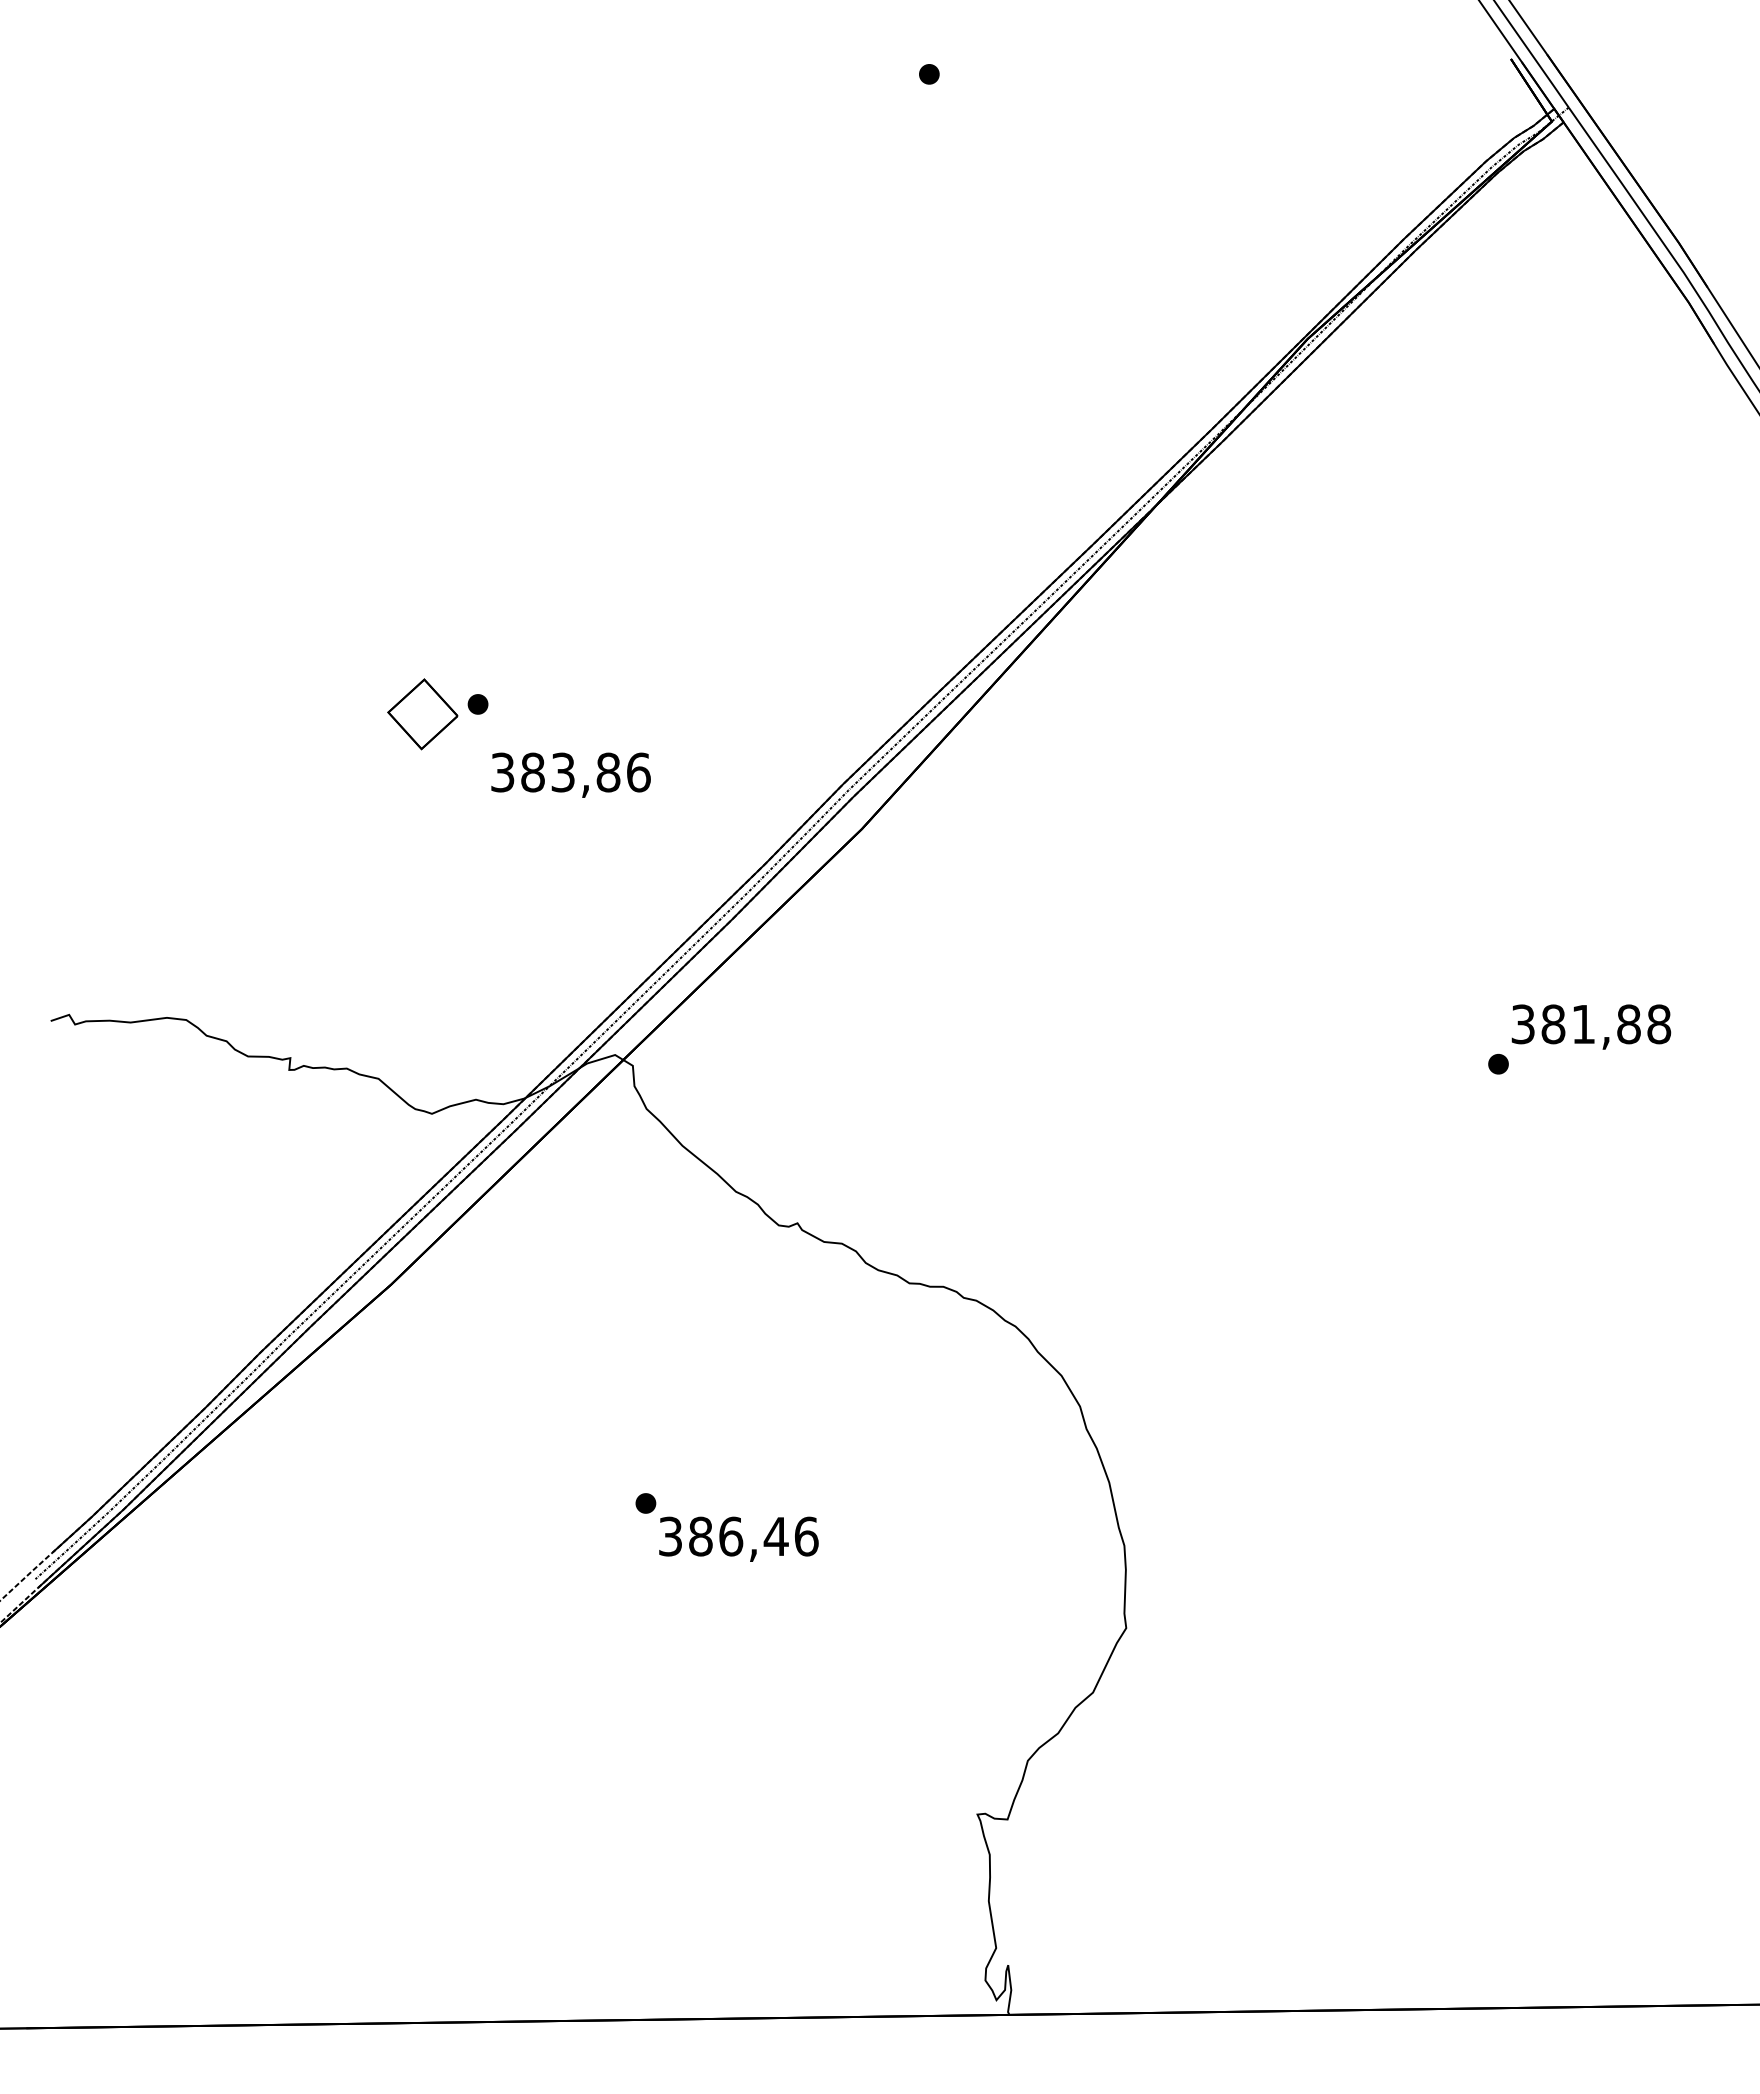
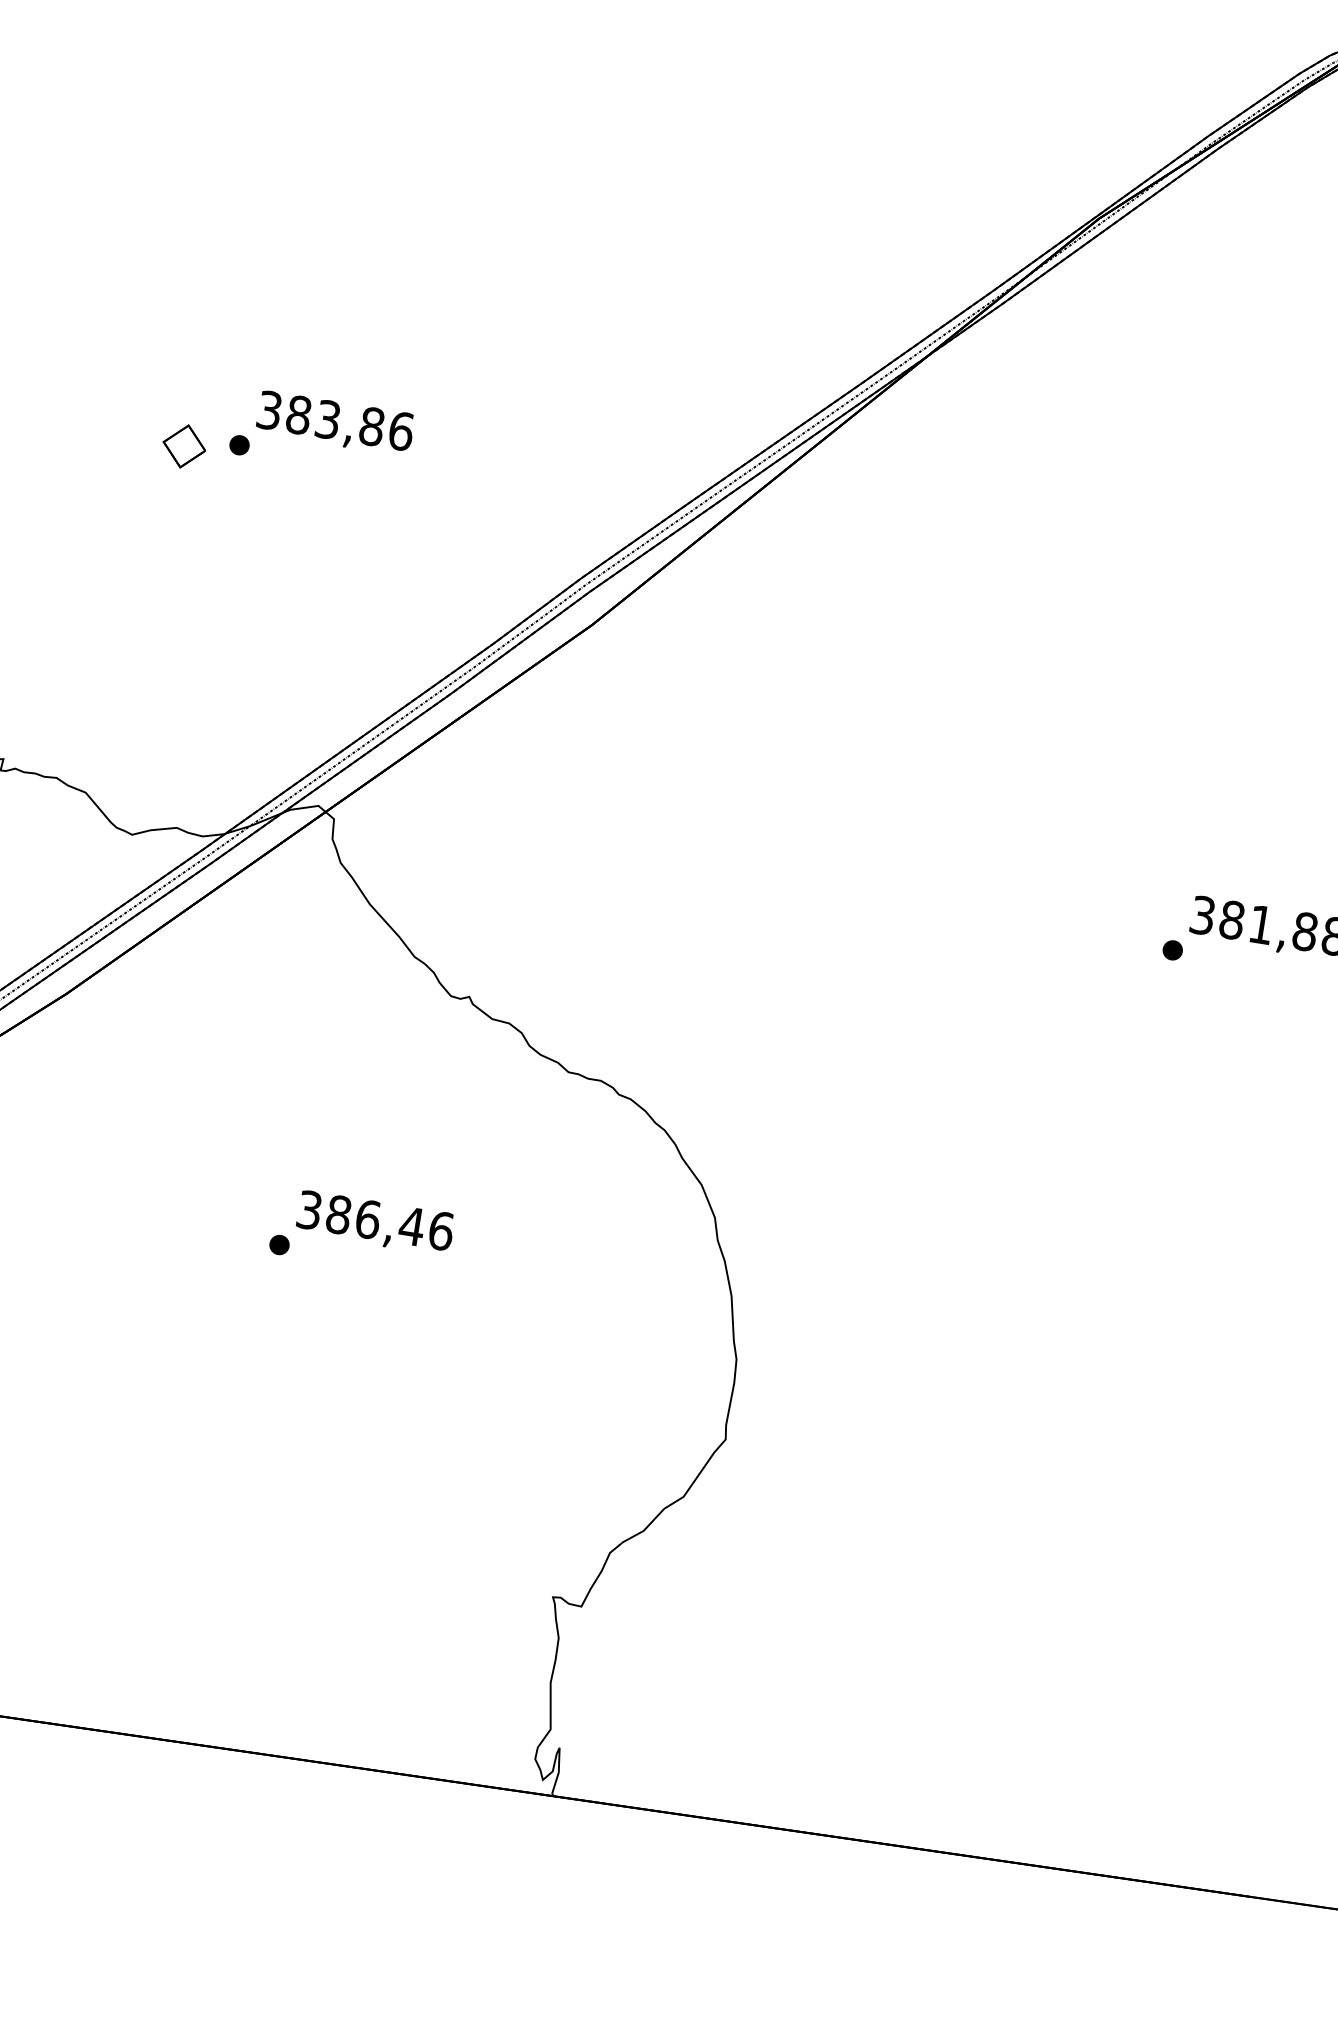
part: (422, 714) -> (184, 446), size x0.62
text: (570, 774) -> (334, 422), moved
text: (738, 1538) -> (375, 1222), moved

